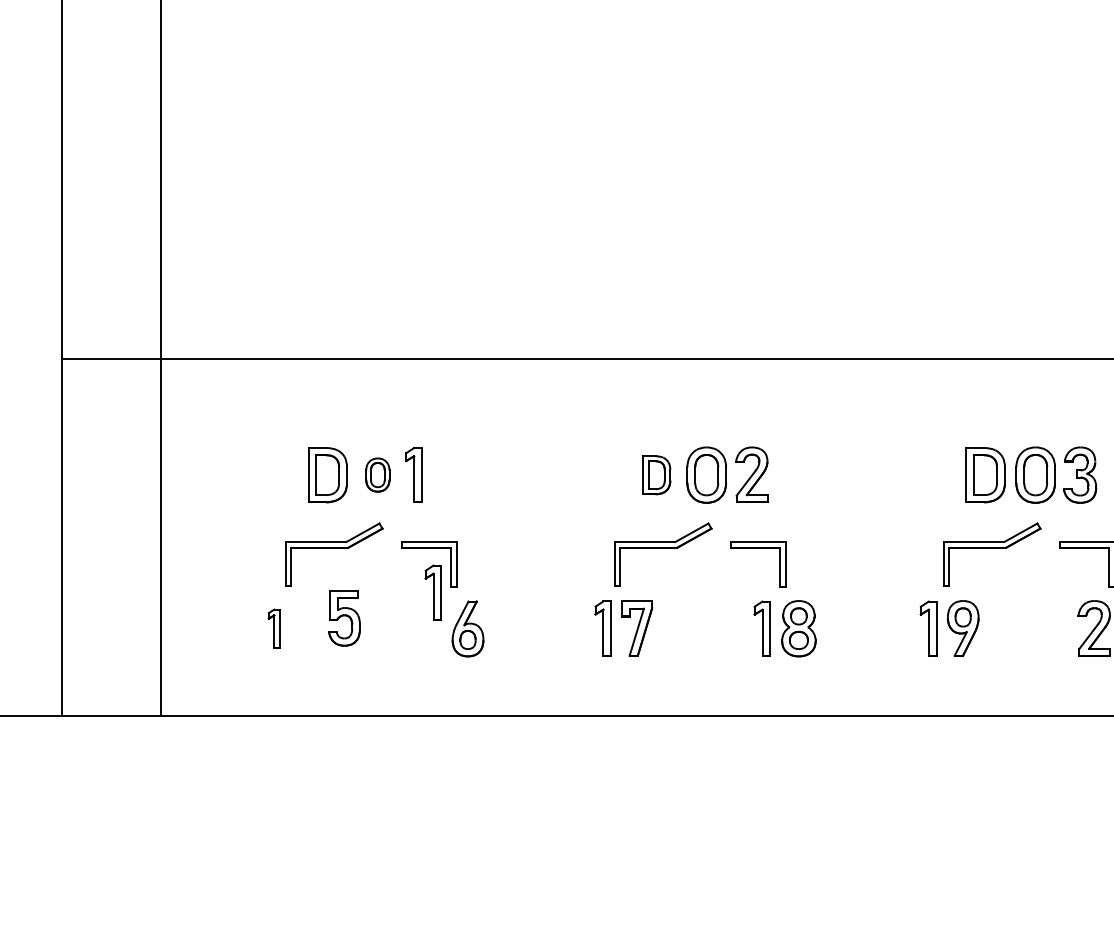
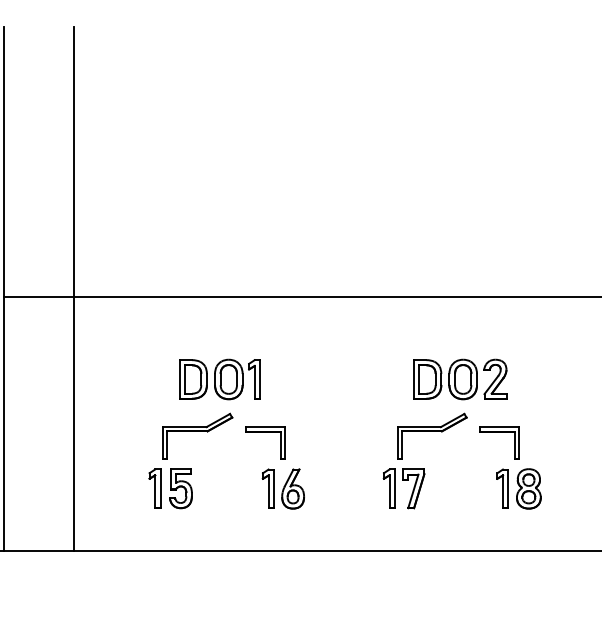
part: (377, 474) -> (228, 379), size x1.67
part: (656, 475) -> (427, 379), size x1.43
part: (432, 592) -> (267, 488), moved
part: (344, 618) -> (180, 488), moved
part: (273, 628) -> (154, 488), size x1.43

